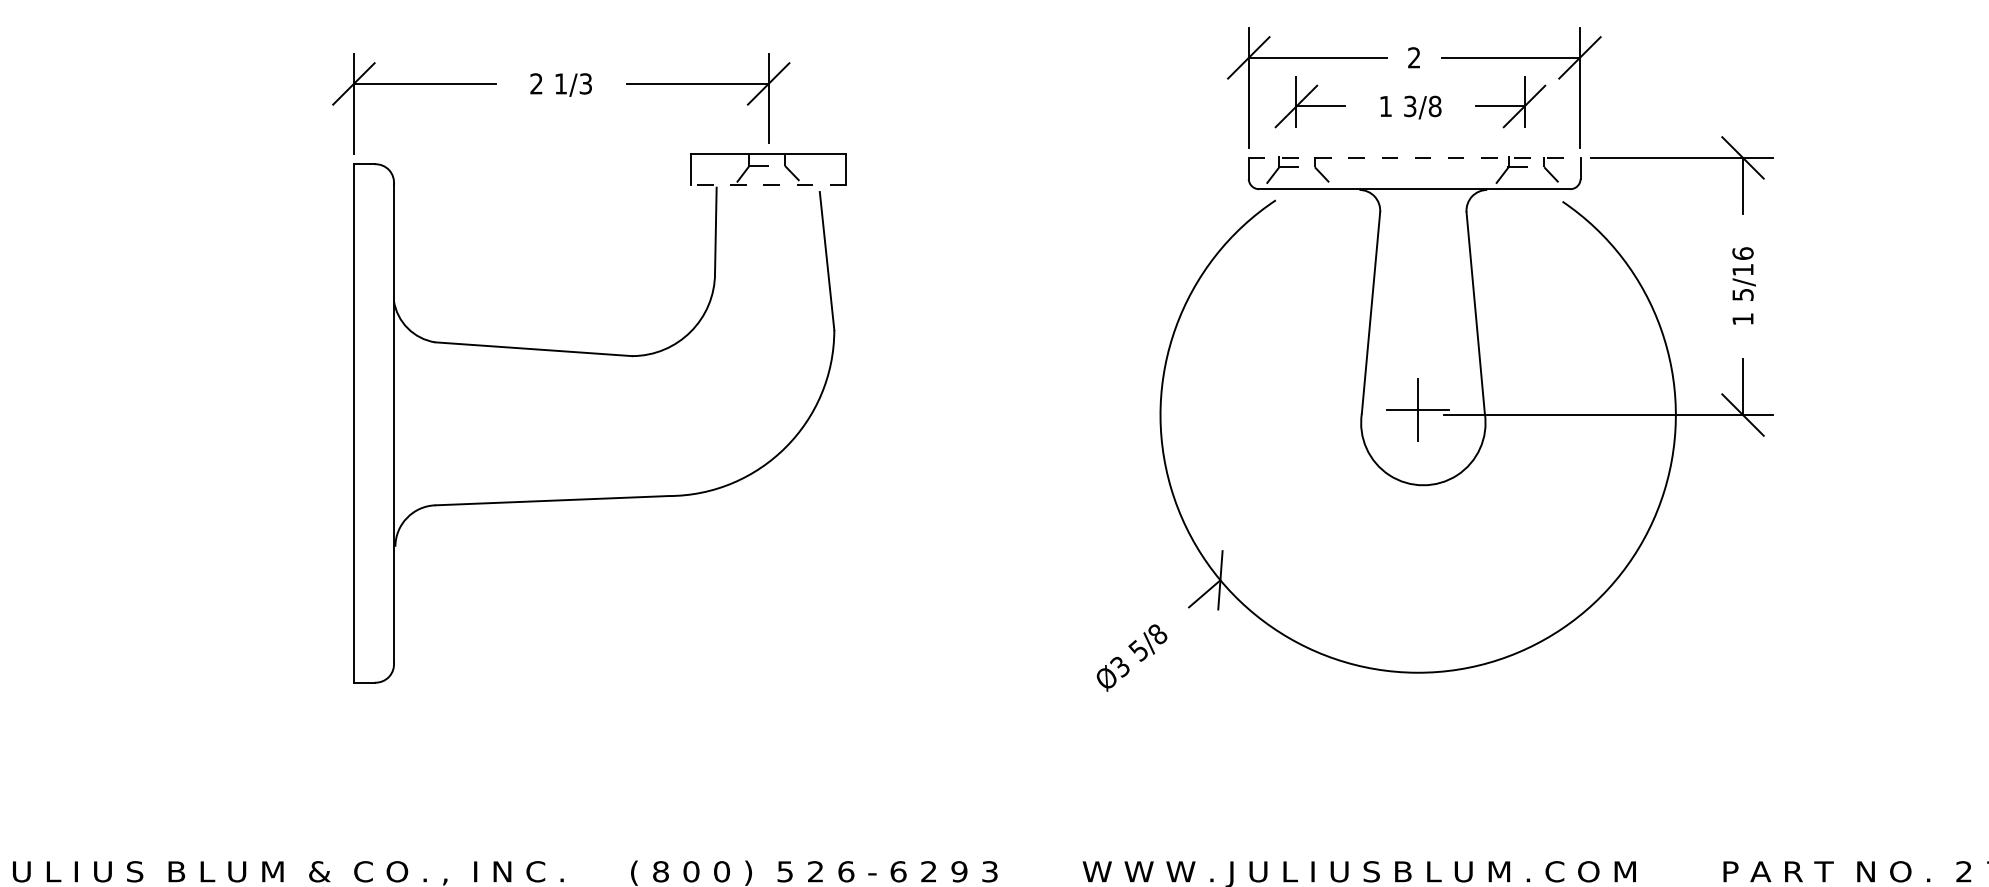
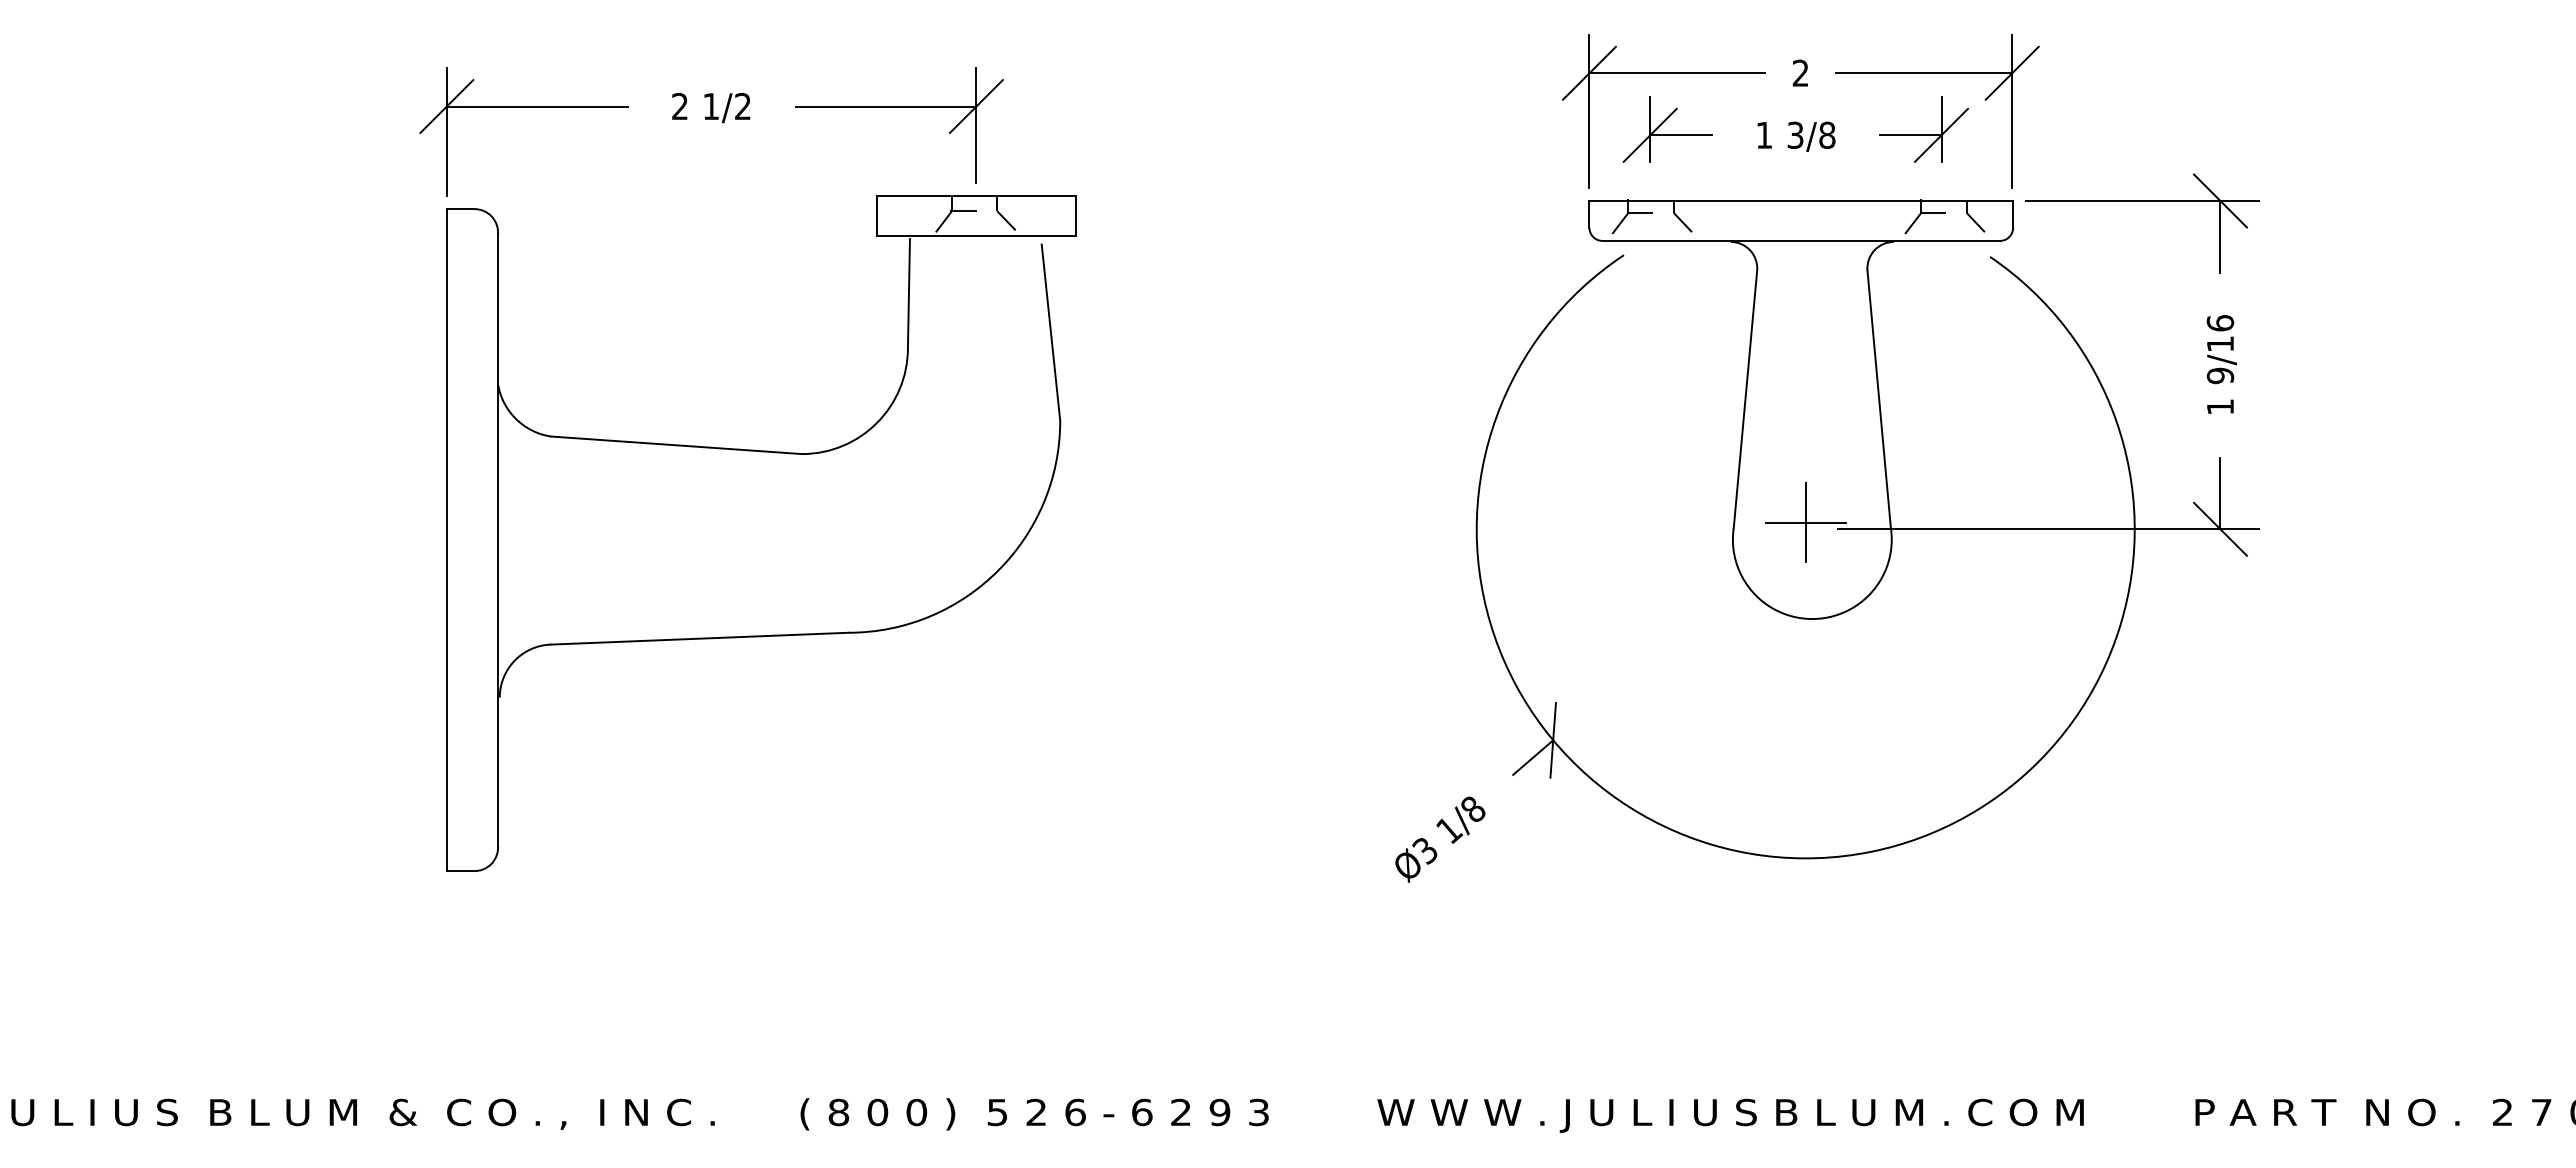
text: (585, 83) -> (742, 106), 1/3 -> 1/2
line: (1414, 158) -> (1801, 201), dashed -> solid
line: (767, 184) -> (975, 235), dashed -> solid
text: (1742, 294) -> (2219, 375), 5/16 -> 9/16
text: (1139, 650) -> (1449, 830), 5/8 -> 1/8

